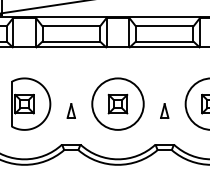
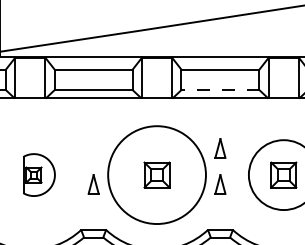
line: (164, 41) -> (219, 90), solid -> dashed
part: (164, 84) -> (220, 148), added
part: (31, 103) -> (39, 174), size x0.6
circle: (118, 104) -> (157, 175), size x1.4

